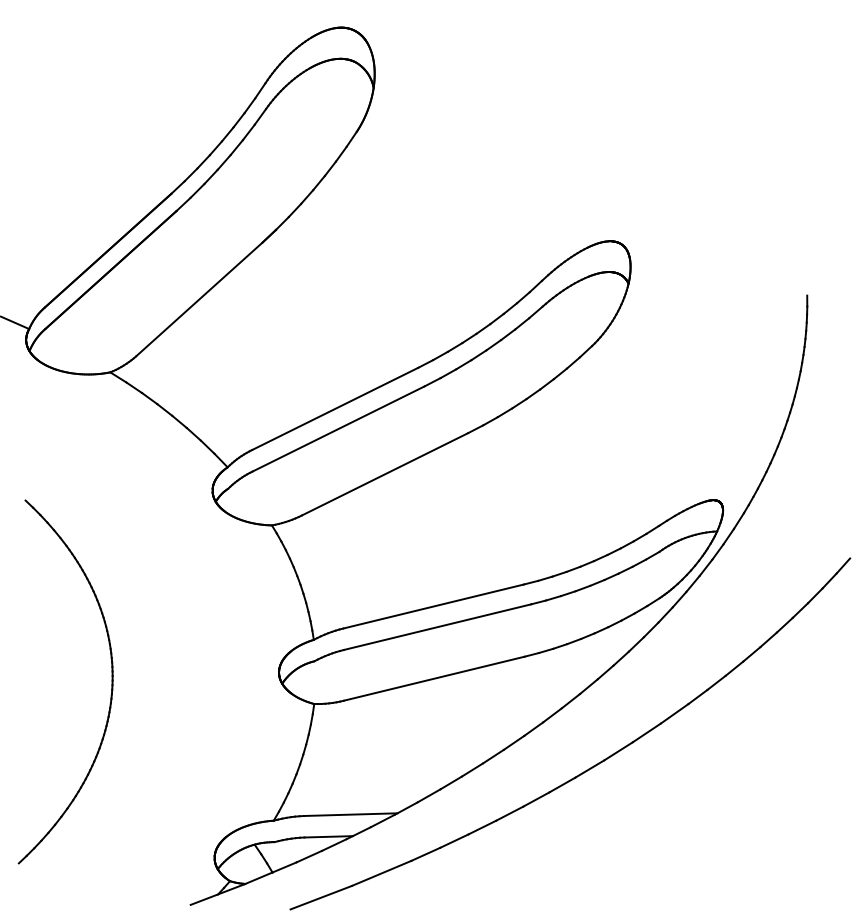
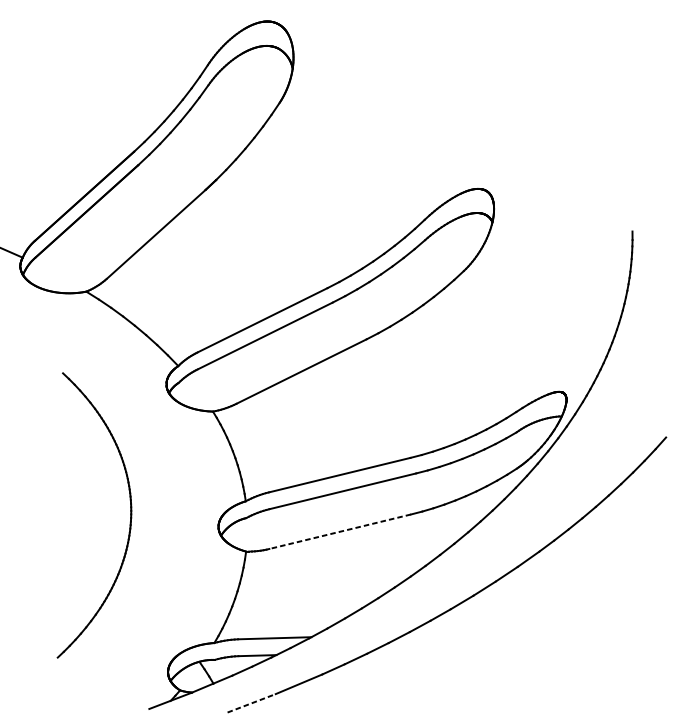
line: (433, 678) -> (339, 531), solid -> dashed
part: (111, 681) -> (130, 515), moved
line: (321, 897) -> (251, 703), solid -> dashed

